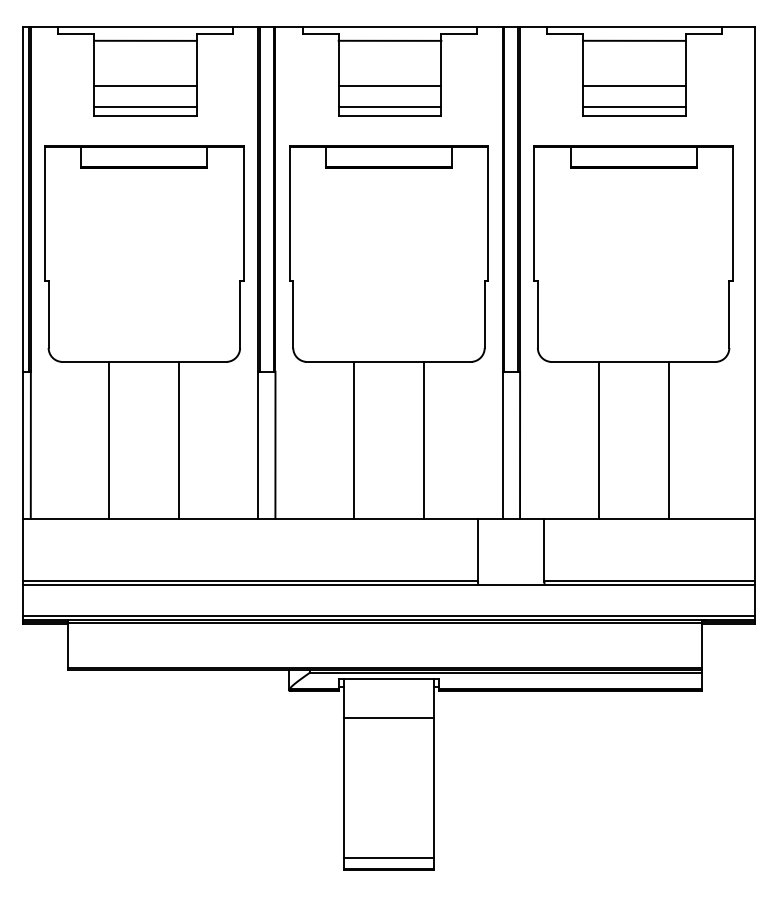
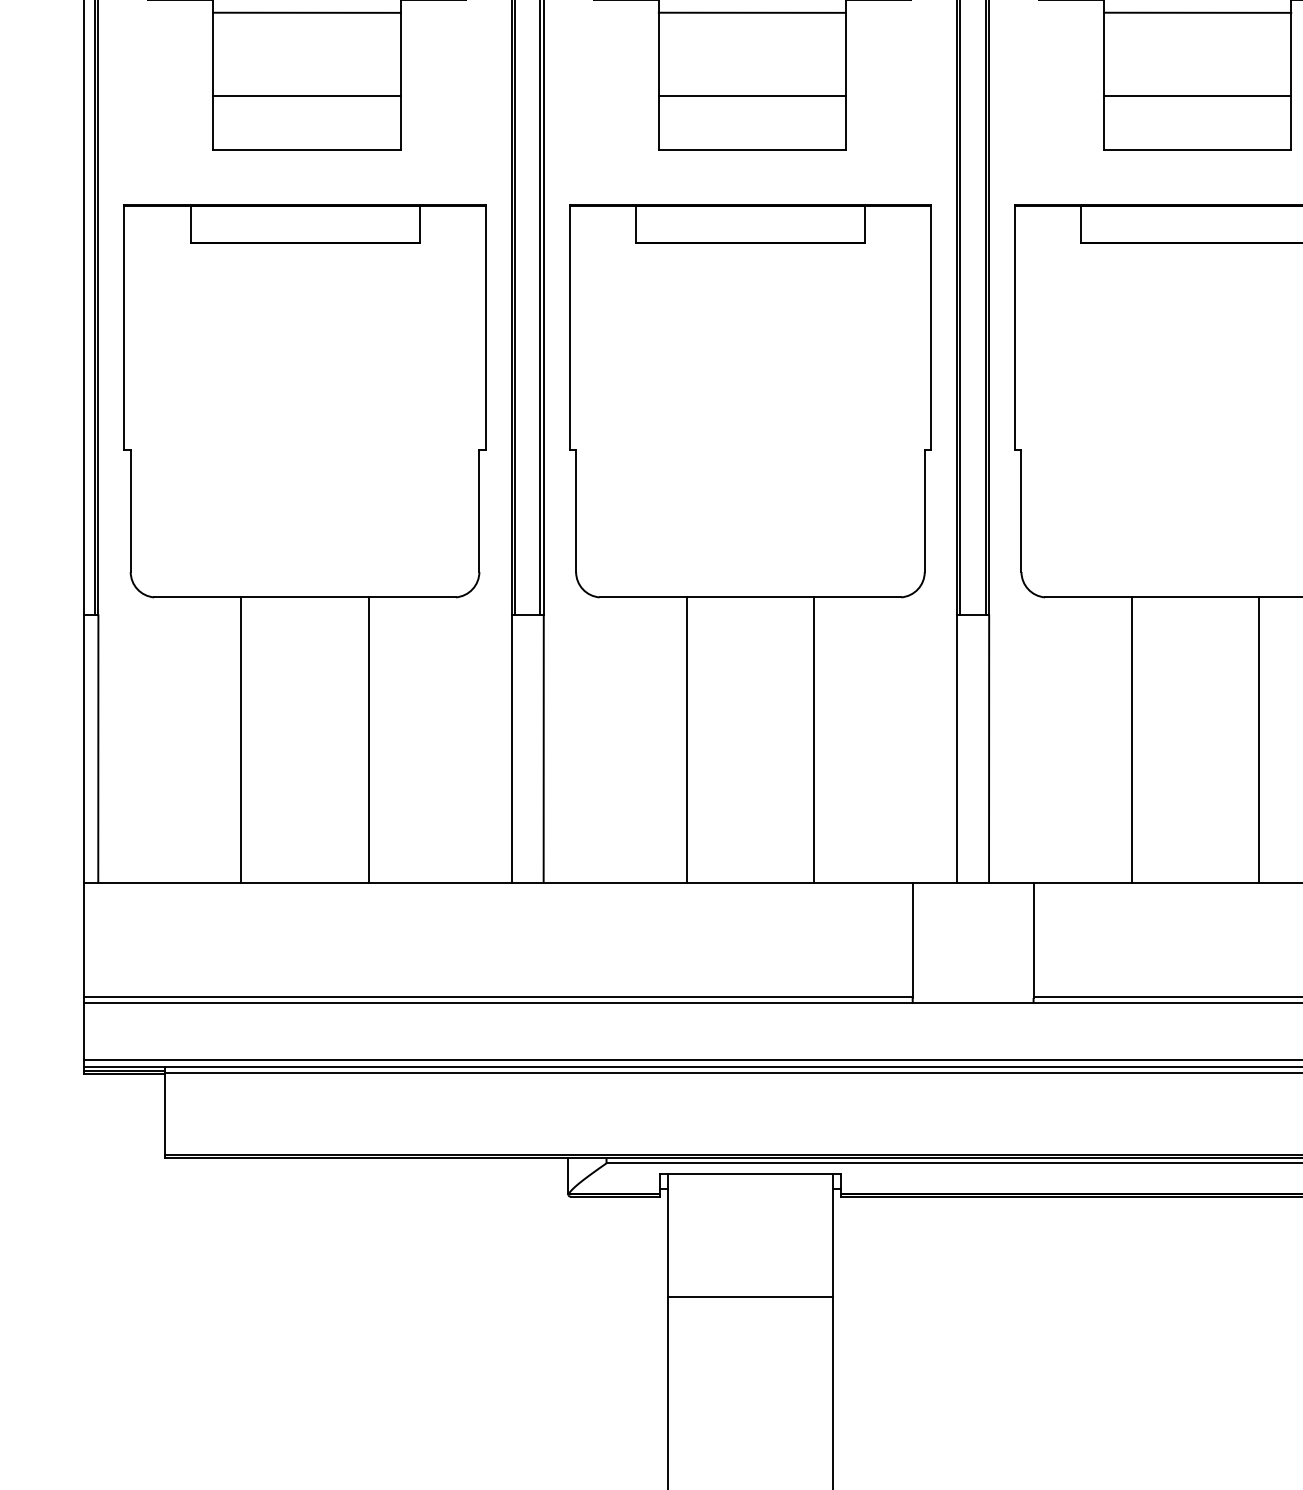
line: (145, 107) -> (307, 134), removed
line: (389, 107) -> (751, 134), removed
line: (634, 107) -> (1197, 134), removed
line: (388, 718) -> (749, 1297), moved

